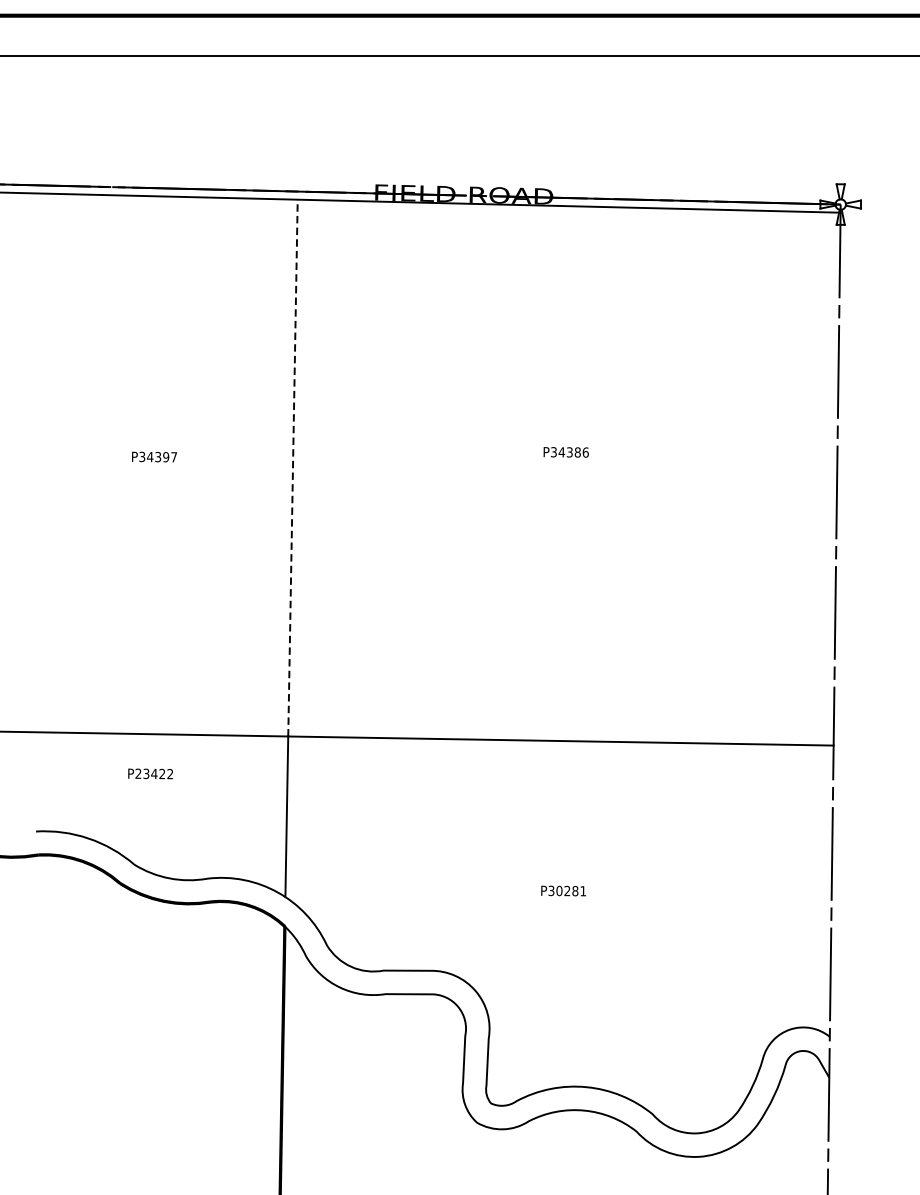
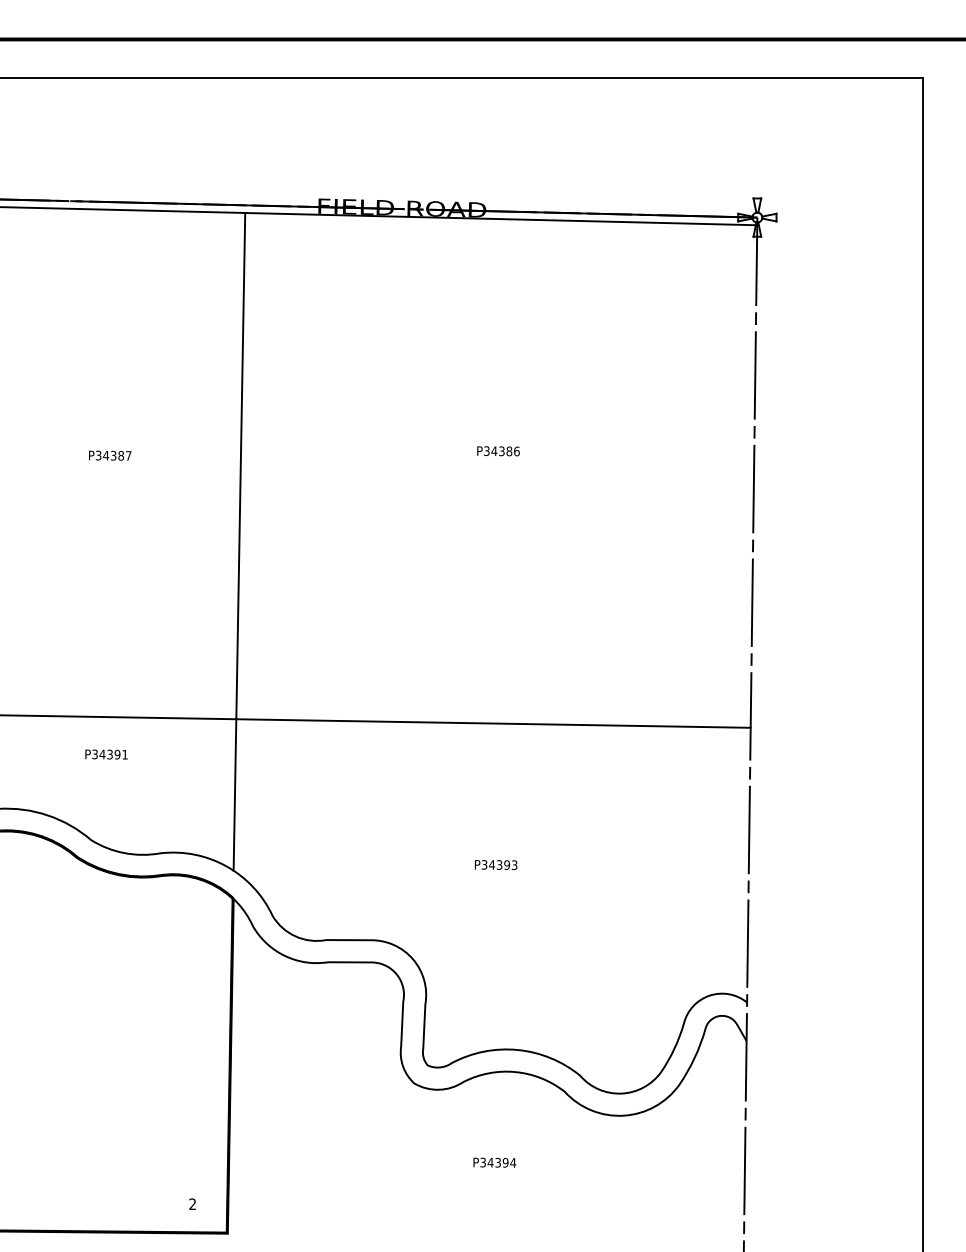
text: (166, 456) -> (121, 455), P34397 -> P34387
line: (292, 467) -> (240, 465), dashed -> solid
text: (153, 773) -> (109, 754), P23422 -> P34391
text: (571, 891) -> (503, 865), P30281 -> P34393

